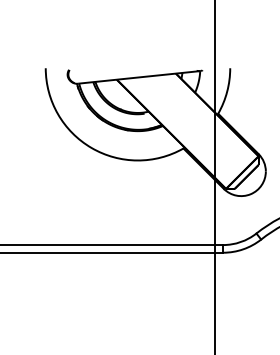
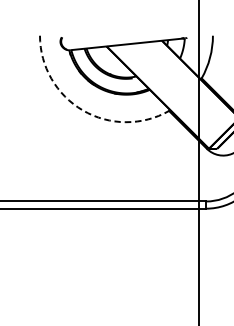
arc: (91, 147) -> (82, 110), solid -> dashed

